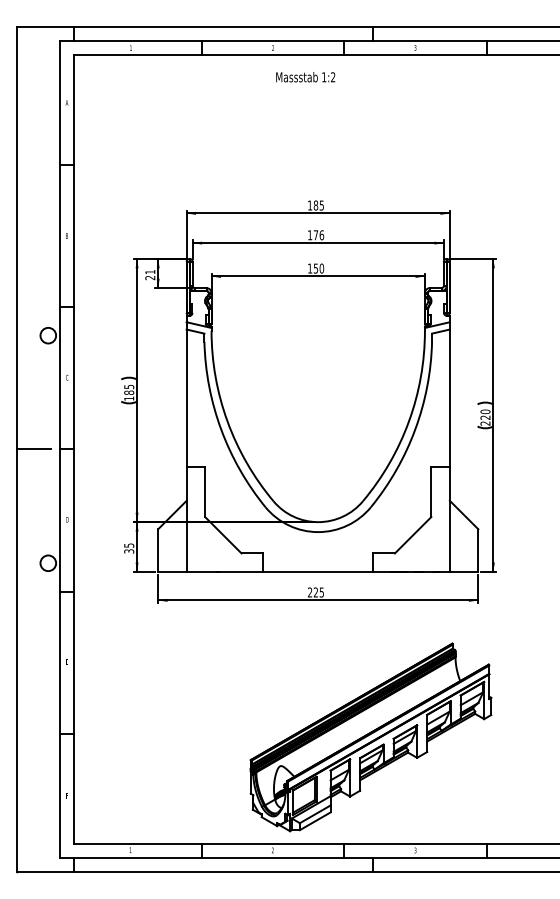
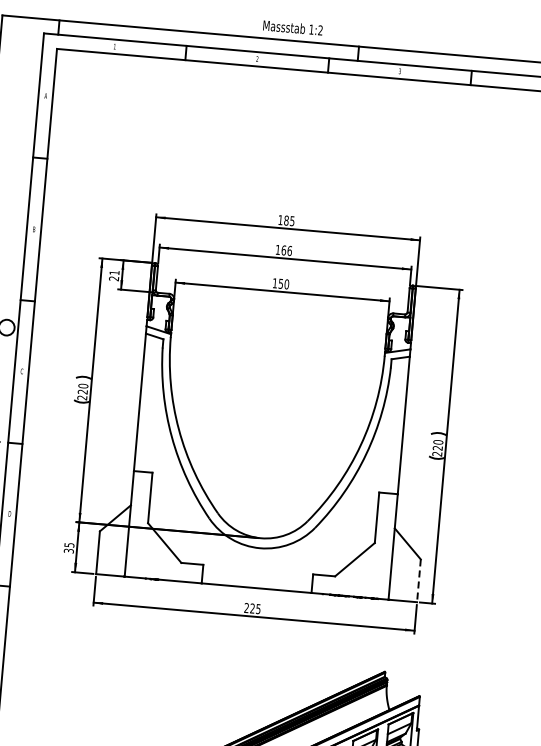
text: (305, 77) -> (292, 28), moved
text: (315, 235) -> (283, 250), 176 -> 166
text: (129, 392) -> (83, 391), 185 -> 220
line: (478, 551) -> (419, 581), solid -> dashed

